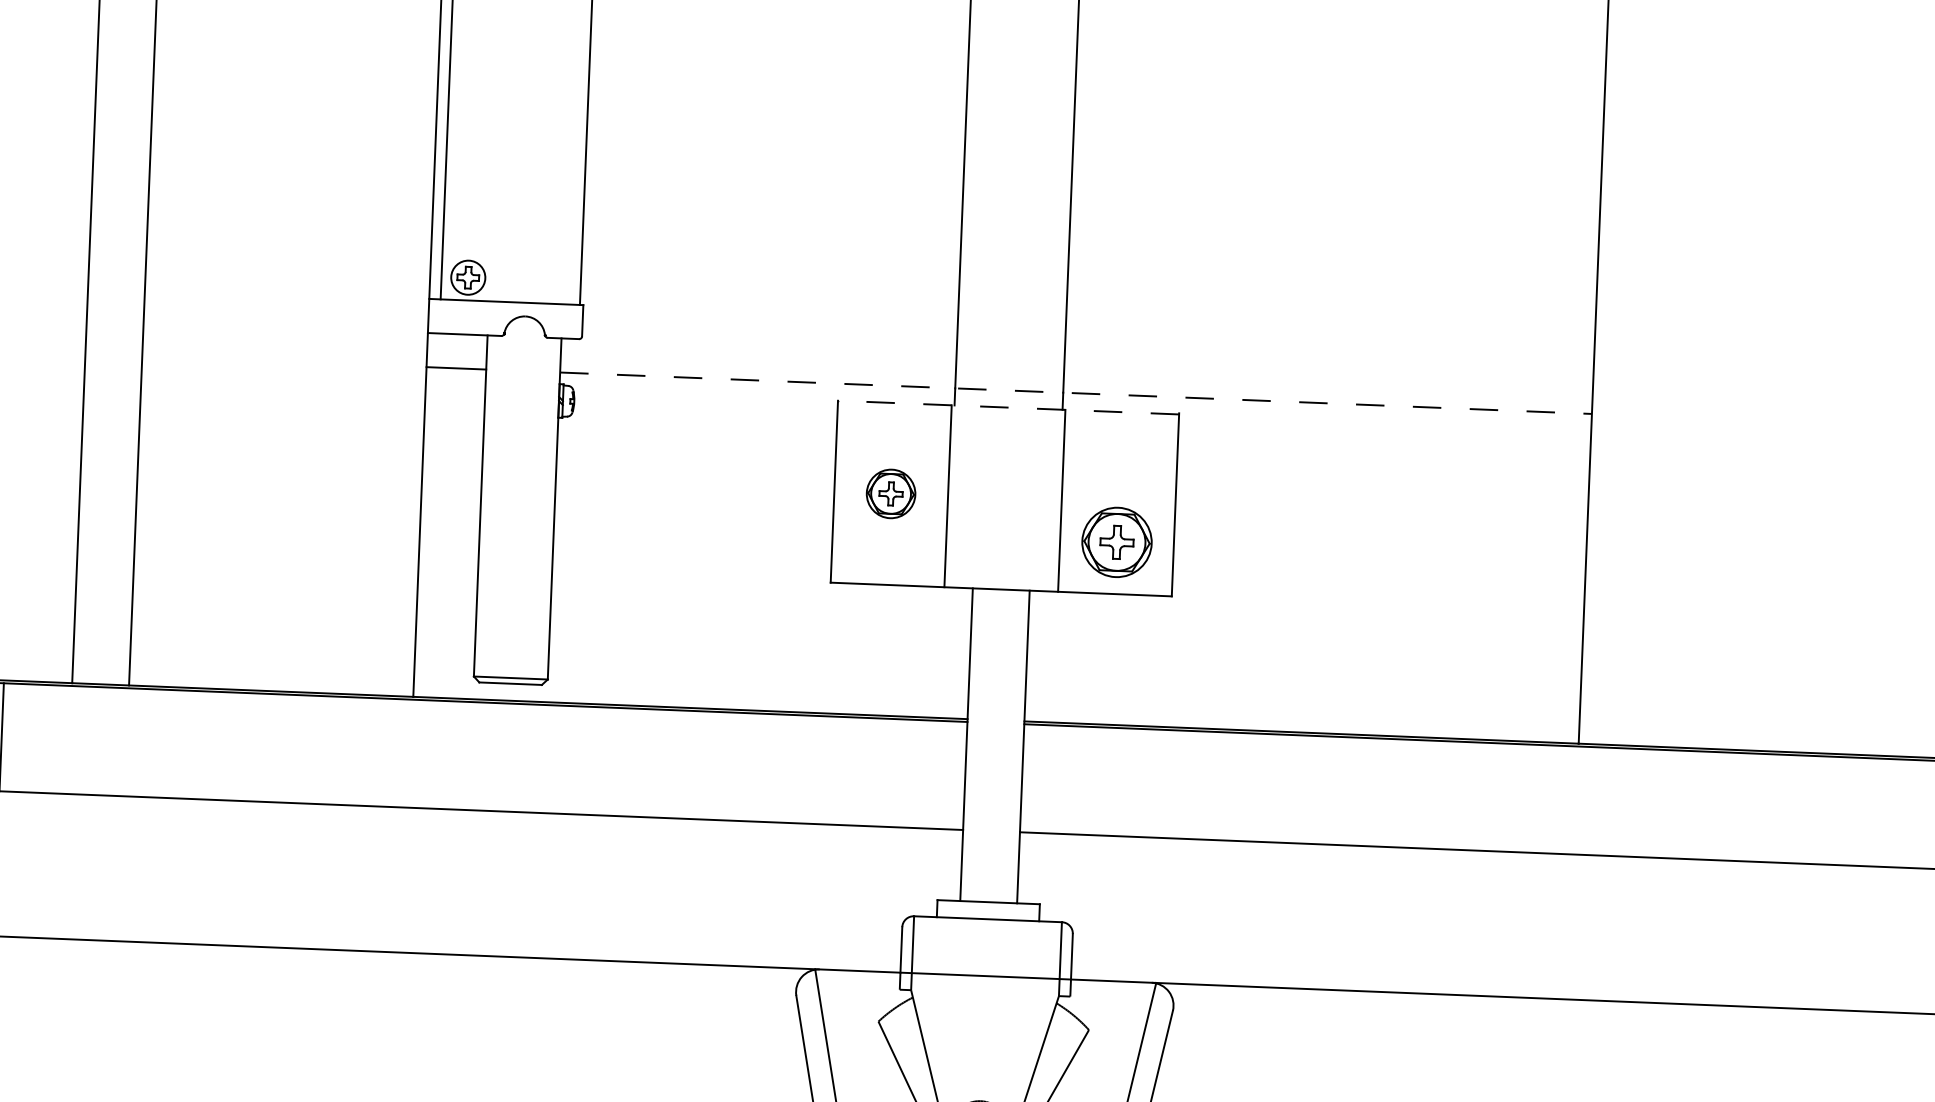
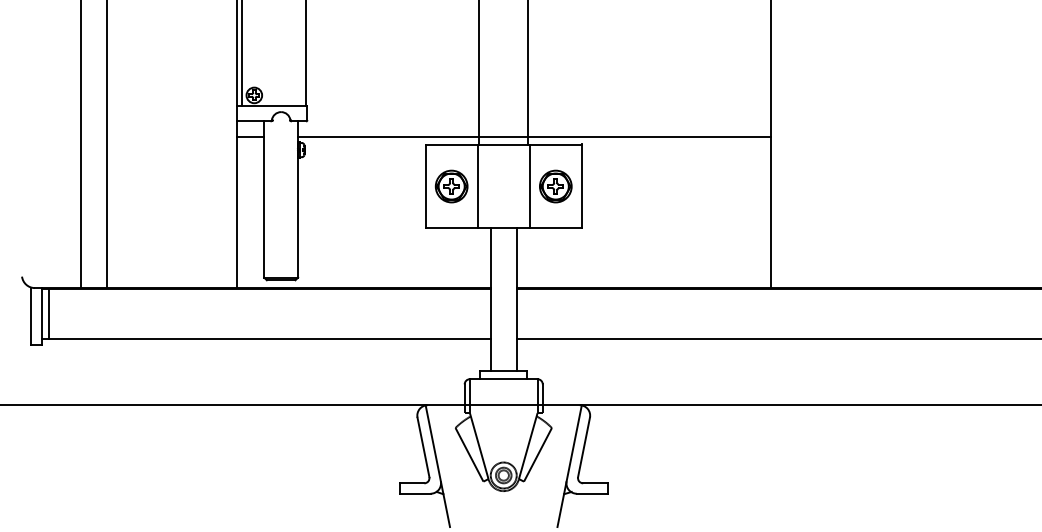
line: (1076, 394) -> (534, 137), dashed -> solid
line: (1008, 406) -> (503, 144), dashed -> solid
part: (890, 493) -> (451, 186), size x1.43
part: (1116, 542) -> (555, 186), moved

